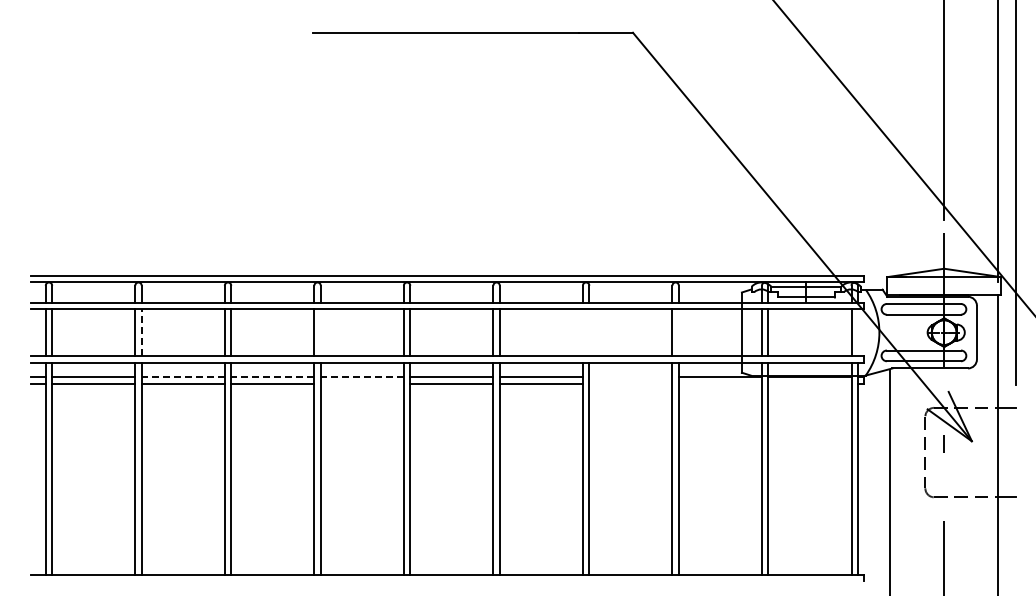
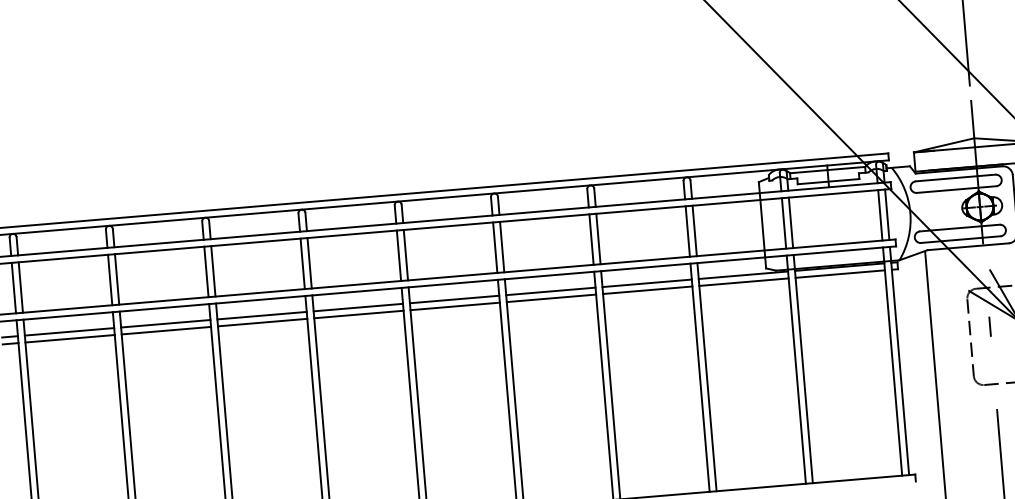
line: (141, 332) -> (116, 279), dashed -> solid
line: (320, 332) -> (309, 263), added
line: (582, 332) -> (591, 239), added
line: (589, 332) -> (598, 238), added
line: (678, 332) -> (694, 230), added
line: (857, 332) -> (886, 214), added
line: (183, 377) -> (166, 323), dashed -> solid
line: (272, 377) -> (261, 315), dashed -> solid
line: (362, 377) -> (358, 307), dashed -> solid
line: (630, 377) -> (646, 283), added
line: (361, 383) -> (358, 314), added
line: (630, 383) -> (647, 290), added
line: (719, 383) -> (742, 281), added
line: (809, 383) -> (839, 273), added

